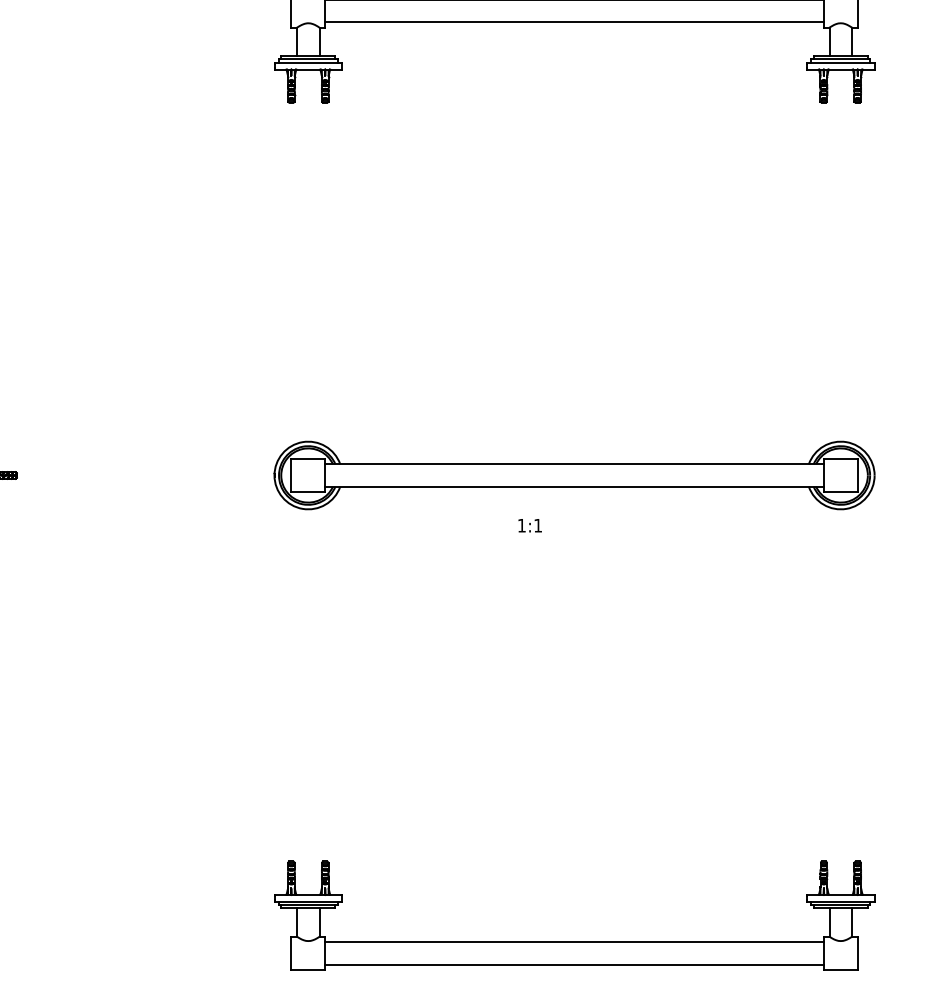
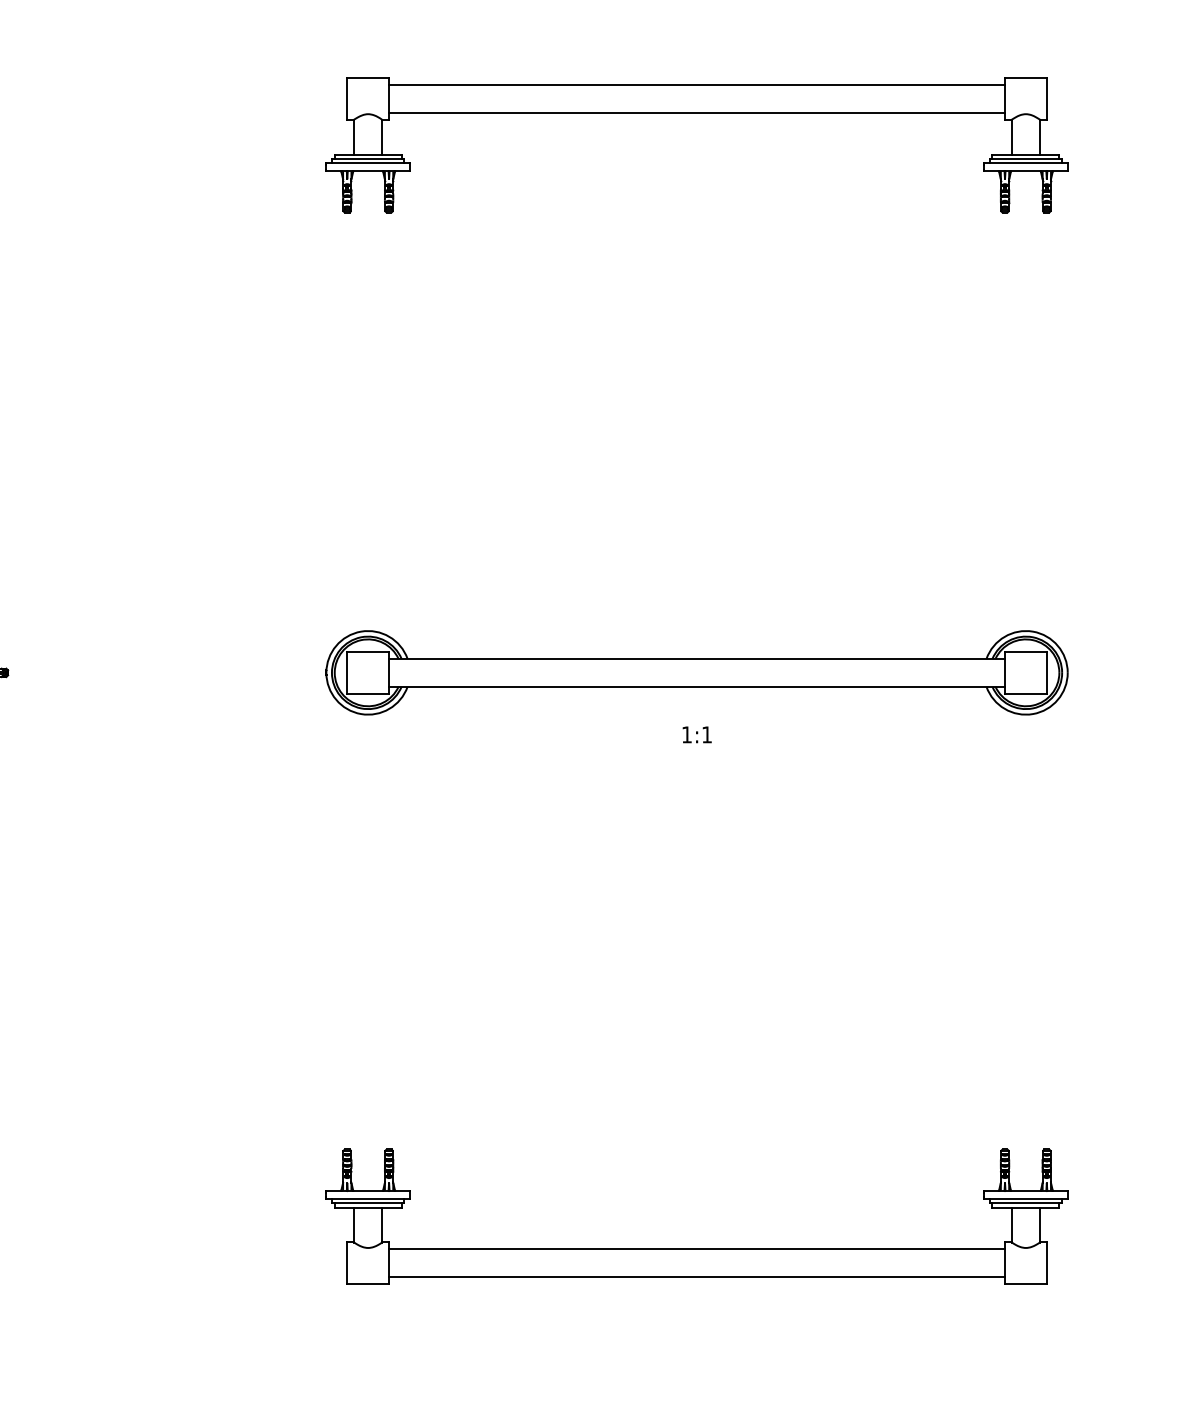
text: (529, 525) -> (696, 734), moved

